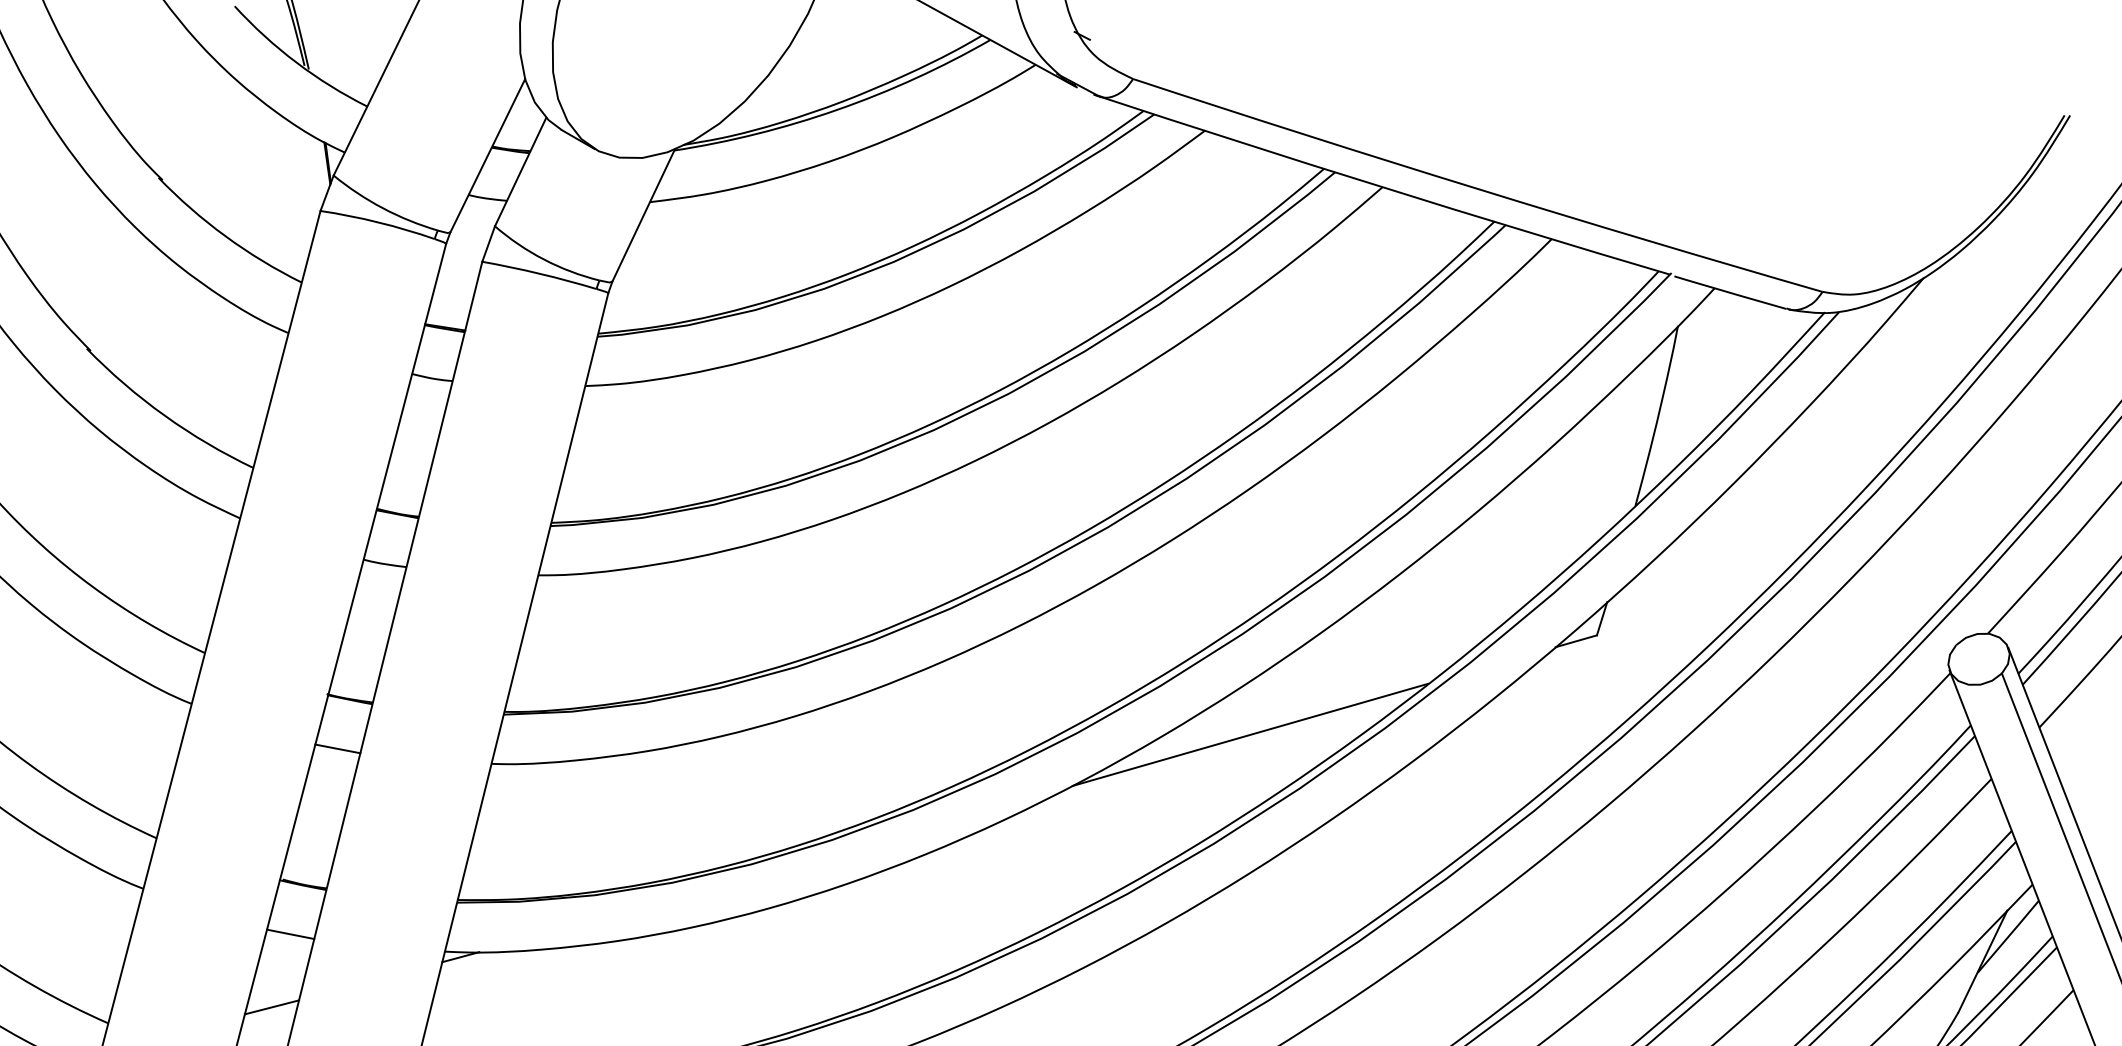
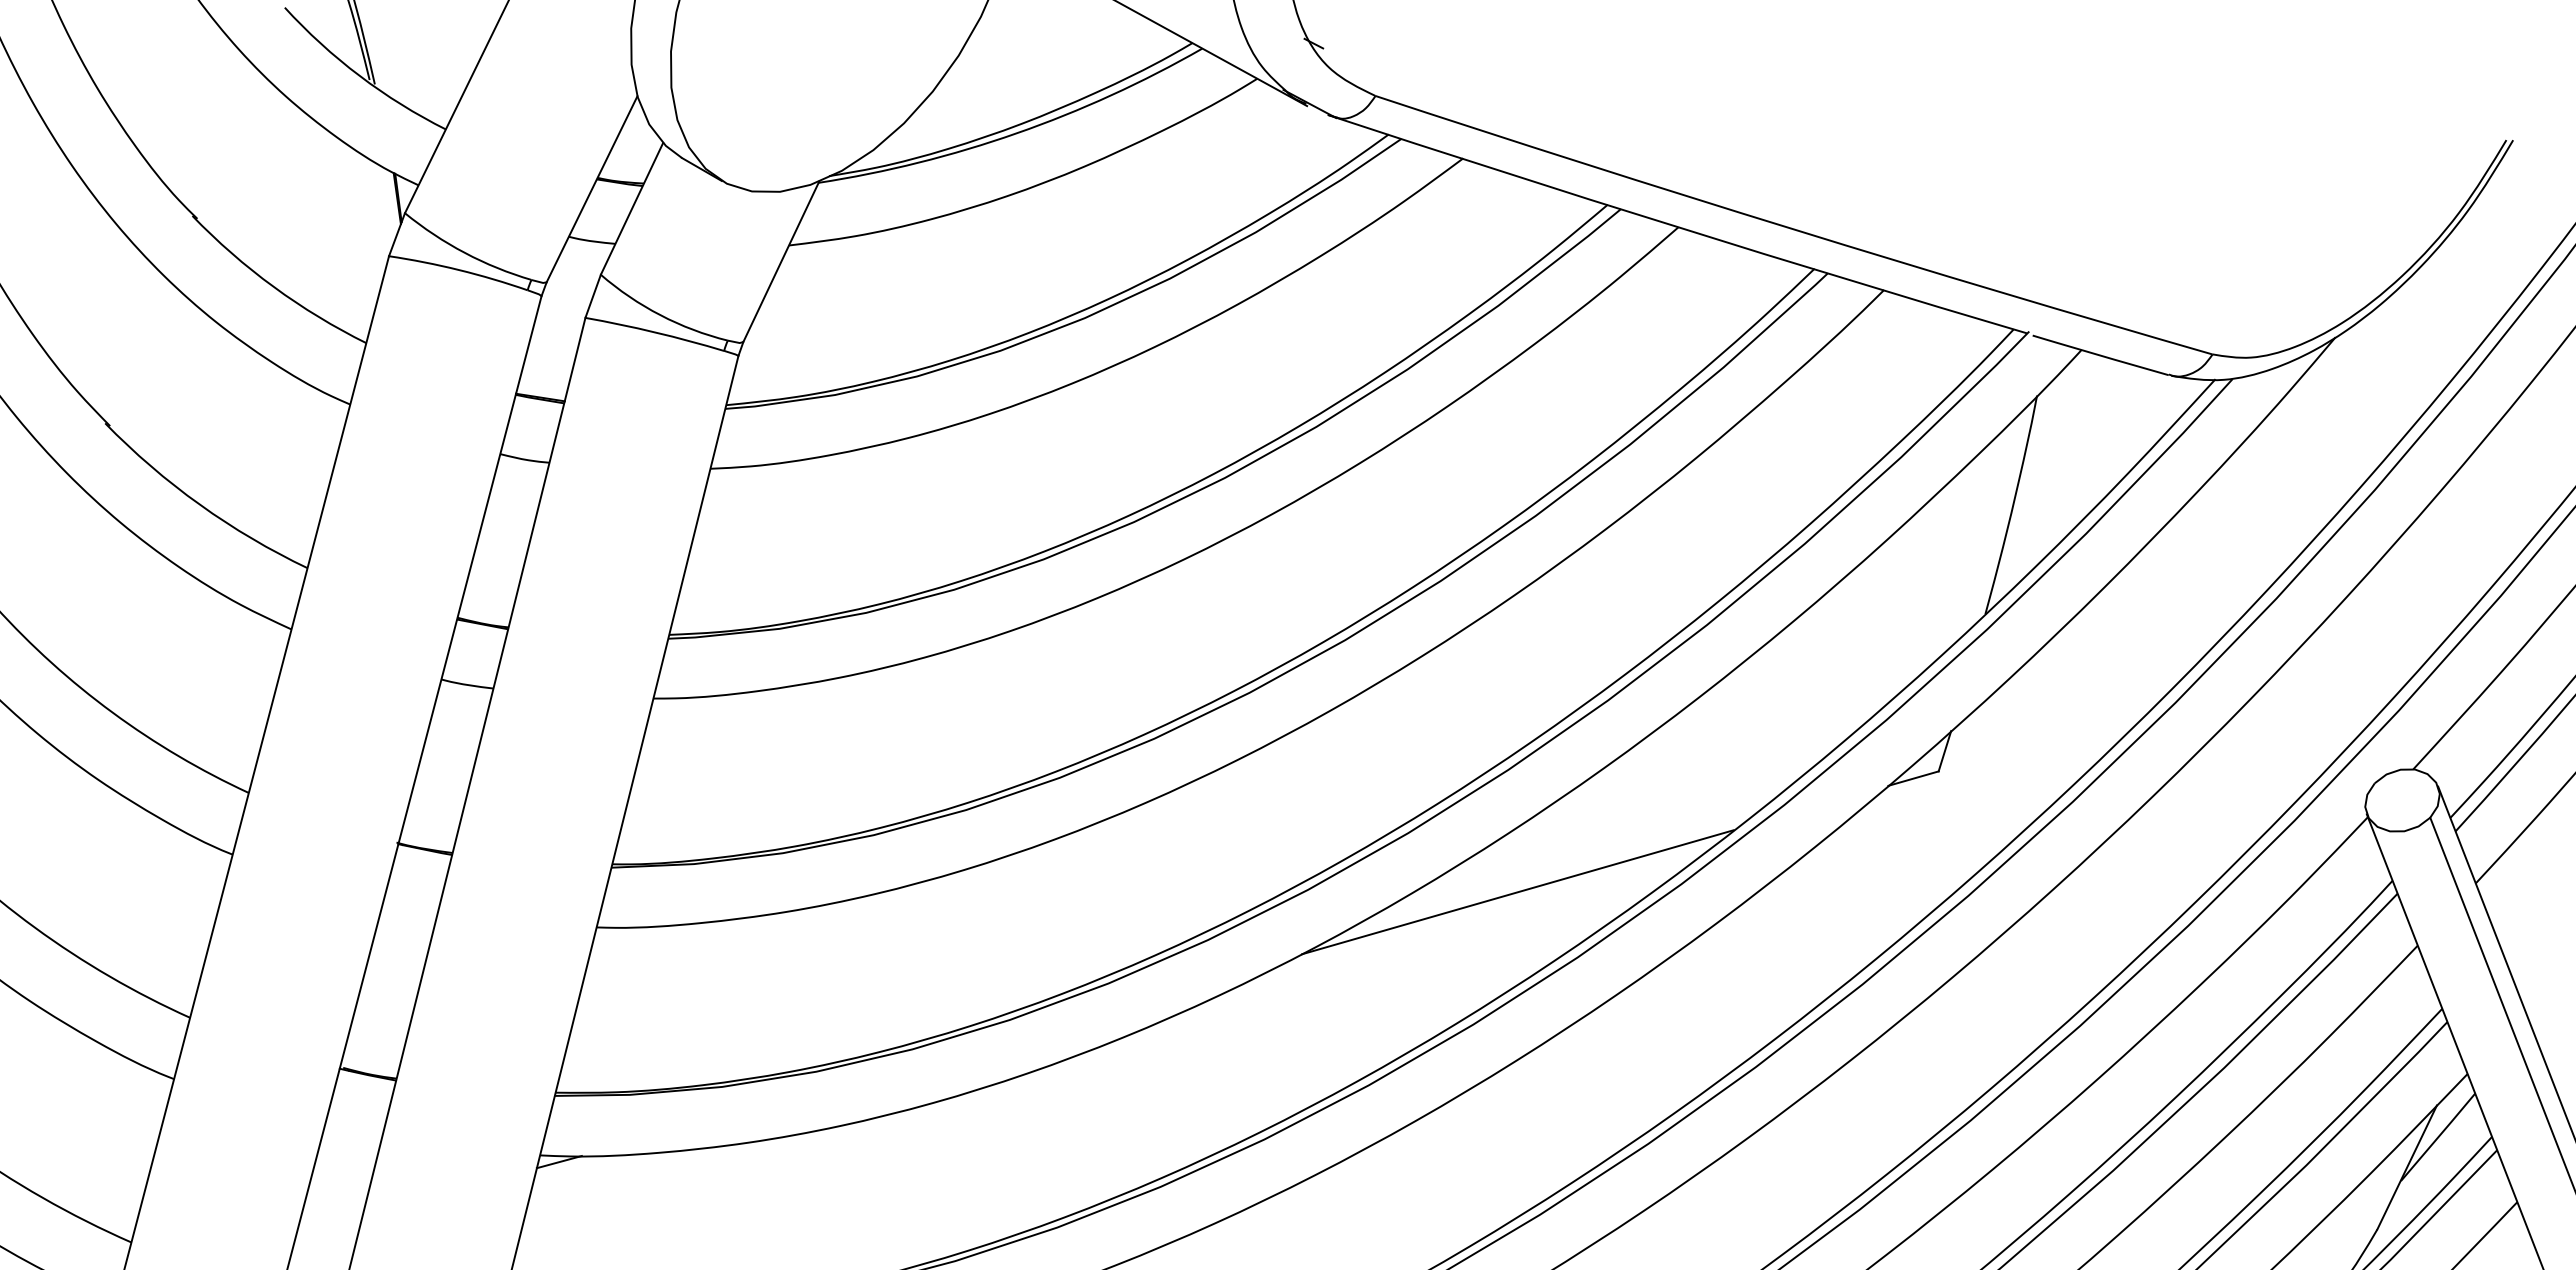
line: (337, 749) -> (409, 909), removed
line: (290, 934) -> (352, 1134), removed
line: (272, 1006) -> (330, 1222), removed

